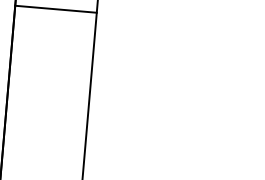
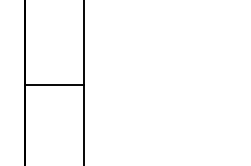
line: (55, 9) -> (53, 85), moved

